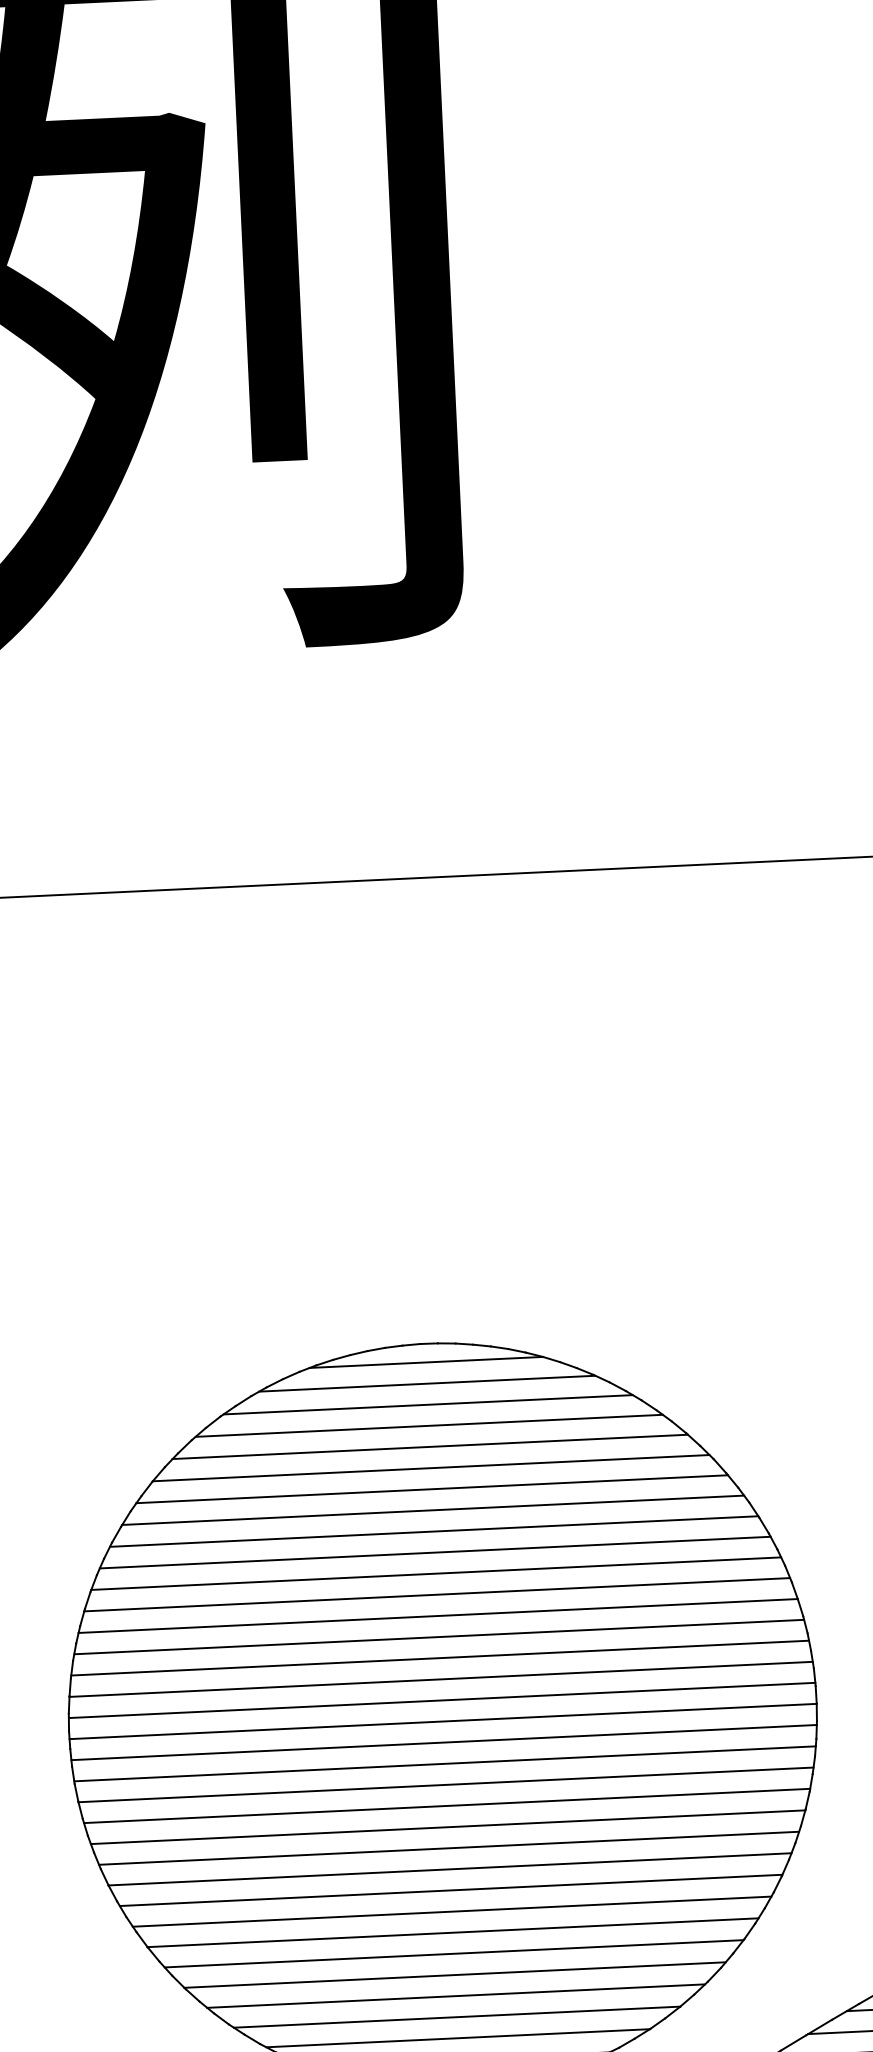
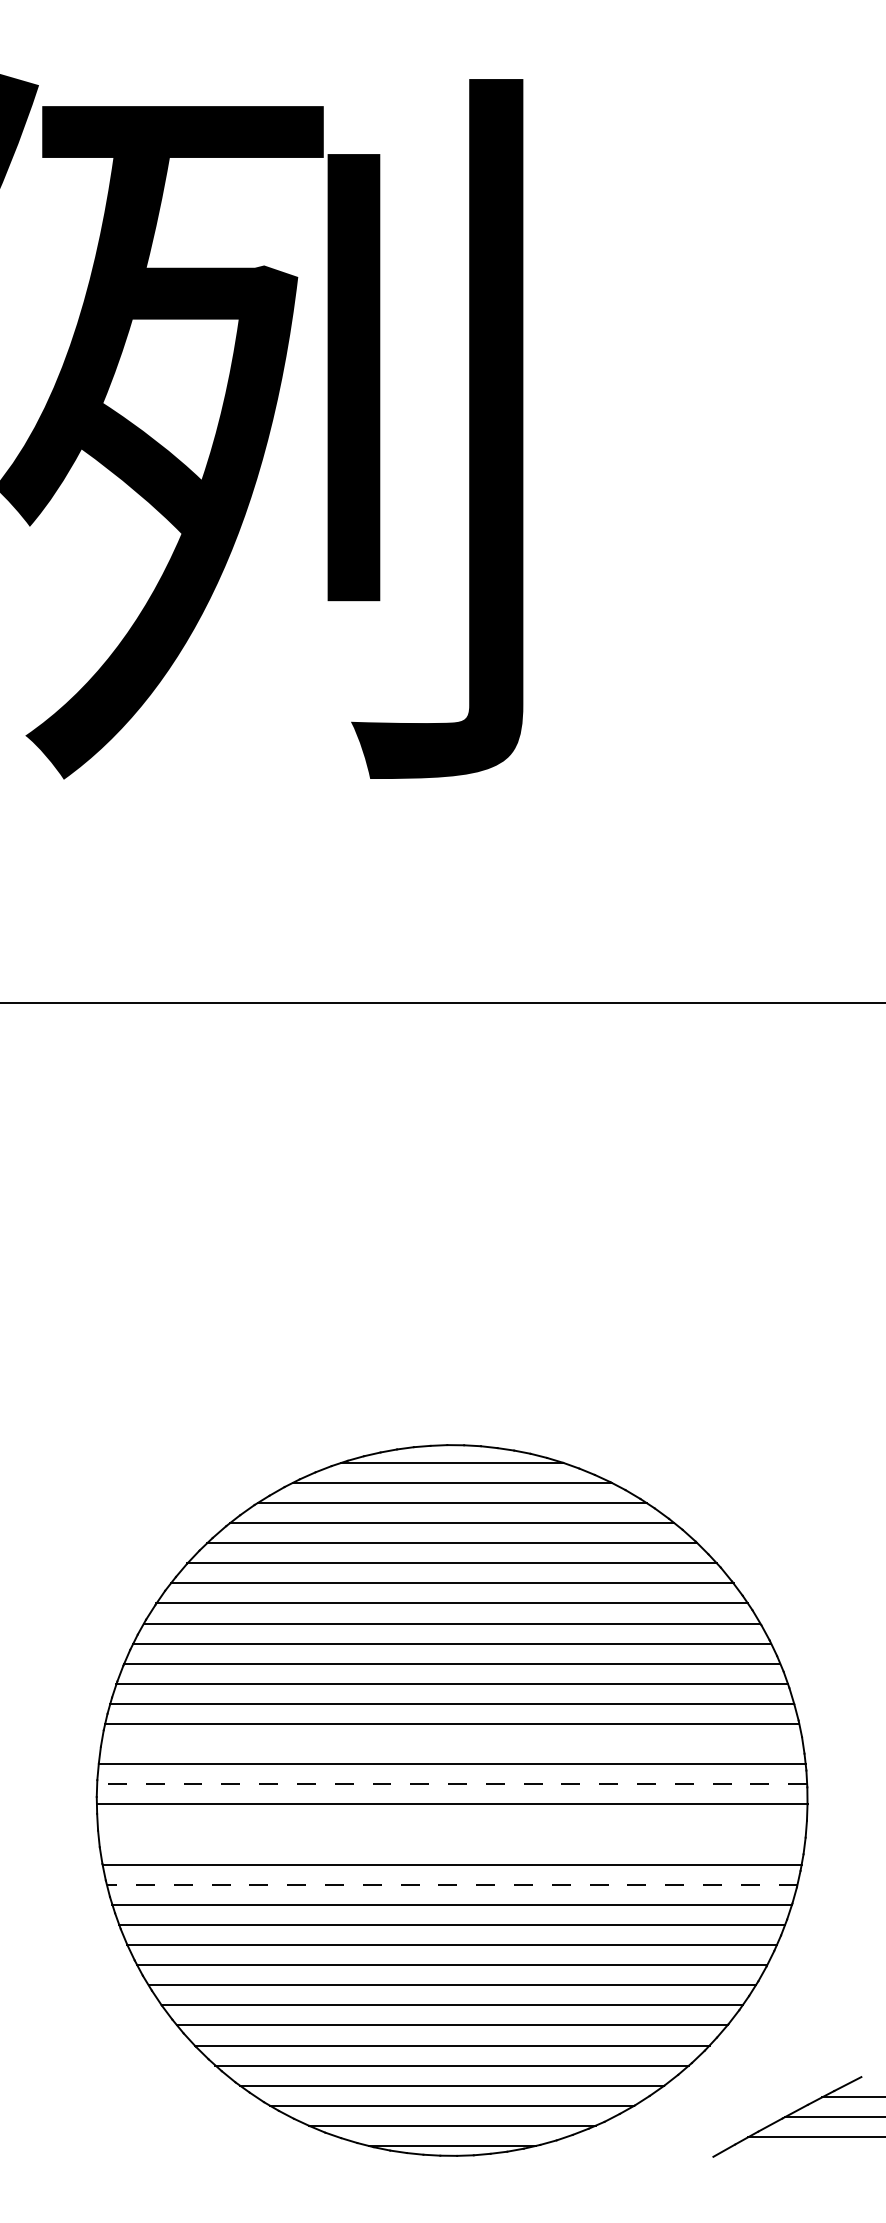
line: (439, 1658) -> (451, 1744), removed
line: (442, 1700) -> (452, 1784), solid -> dashed
line: (443, 1742) -> (451, 1824), removed
line: (444, 1763) -> (451, 1844), removed
line: (446, 1805) -> (451, 1884), solid -> dashed

